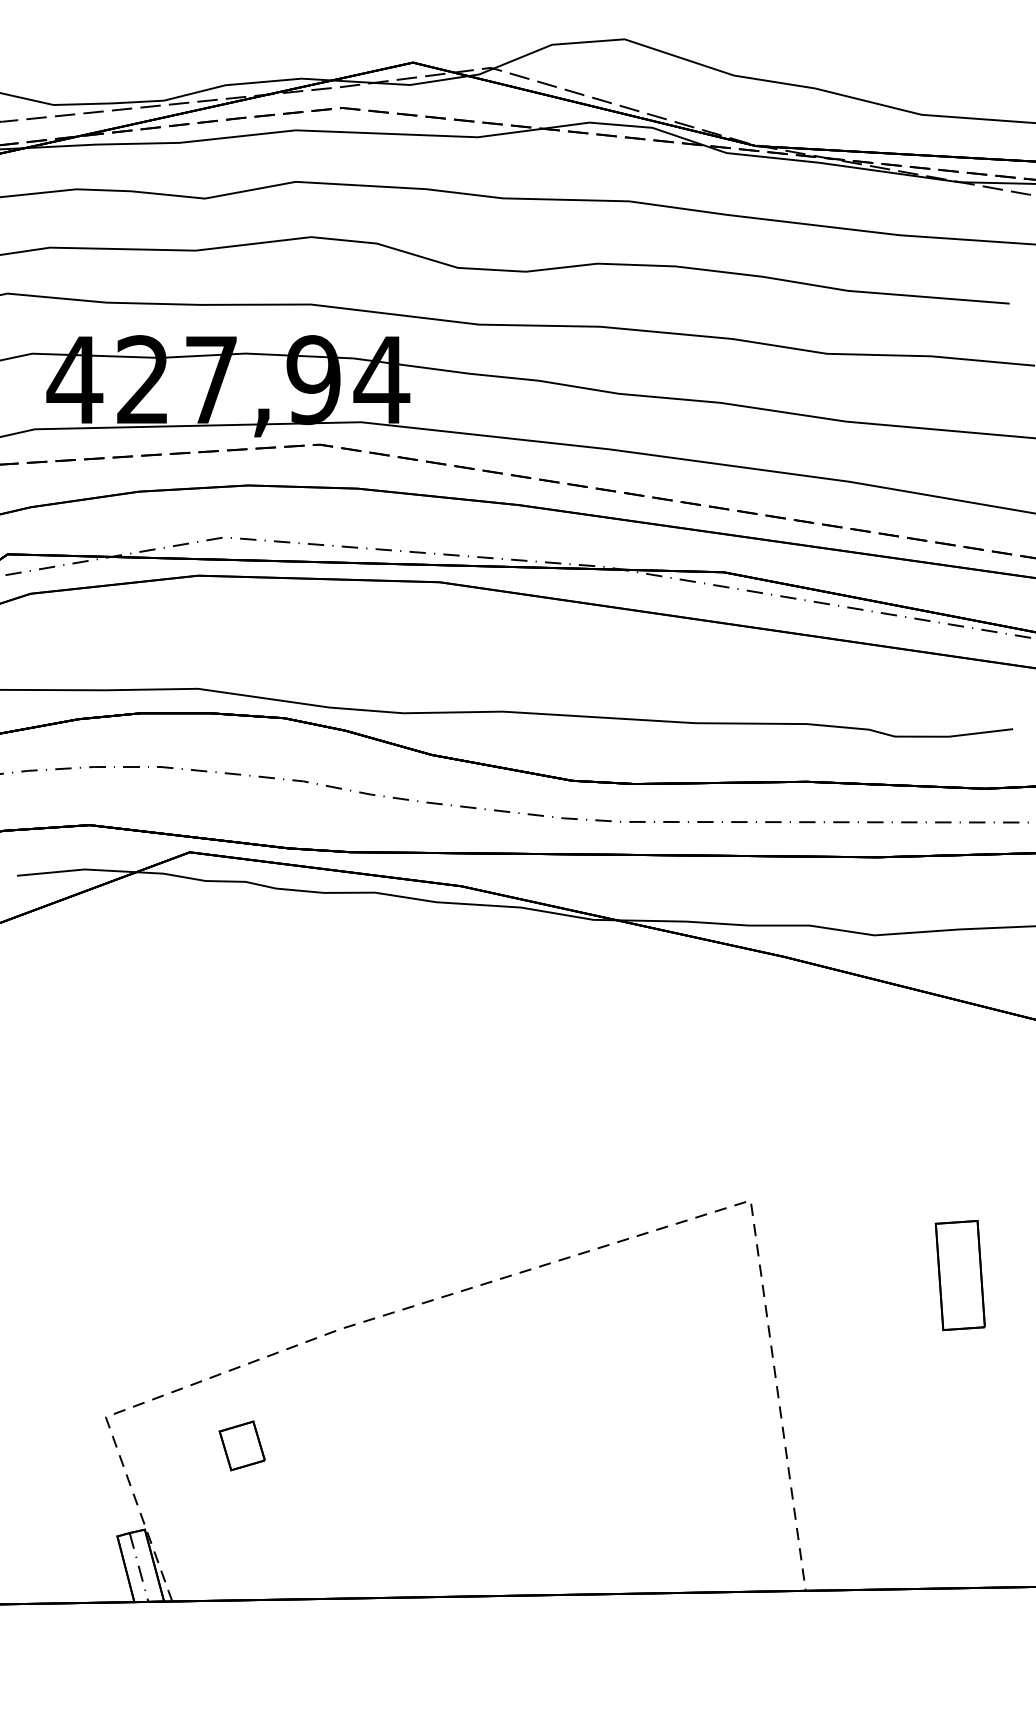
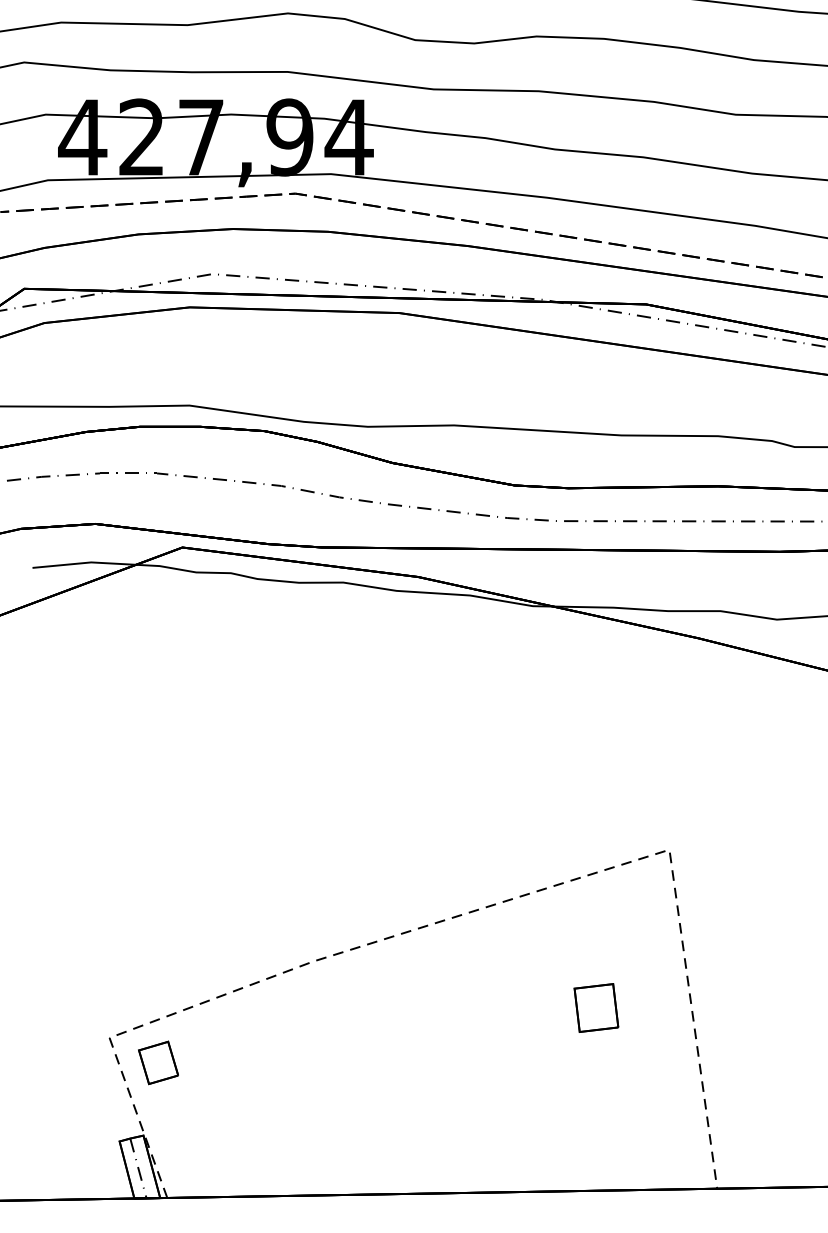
part: (666, 1382) -> (596, 1007), added
part: (241, 1445) -> (157, 1062), moved

